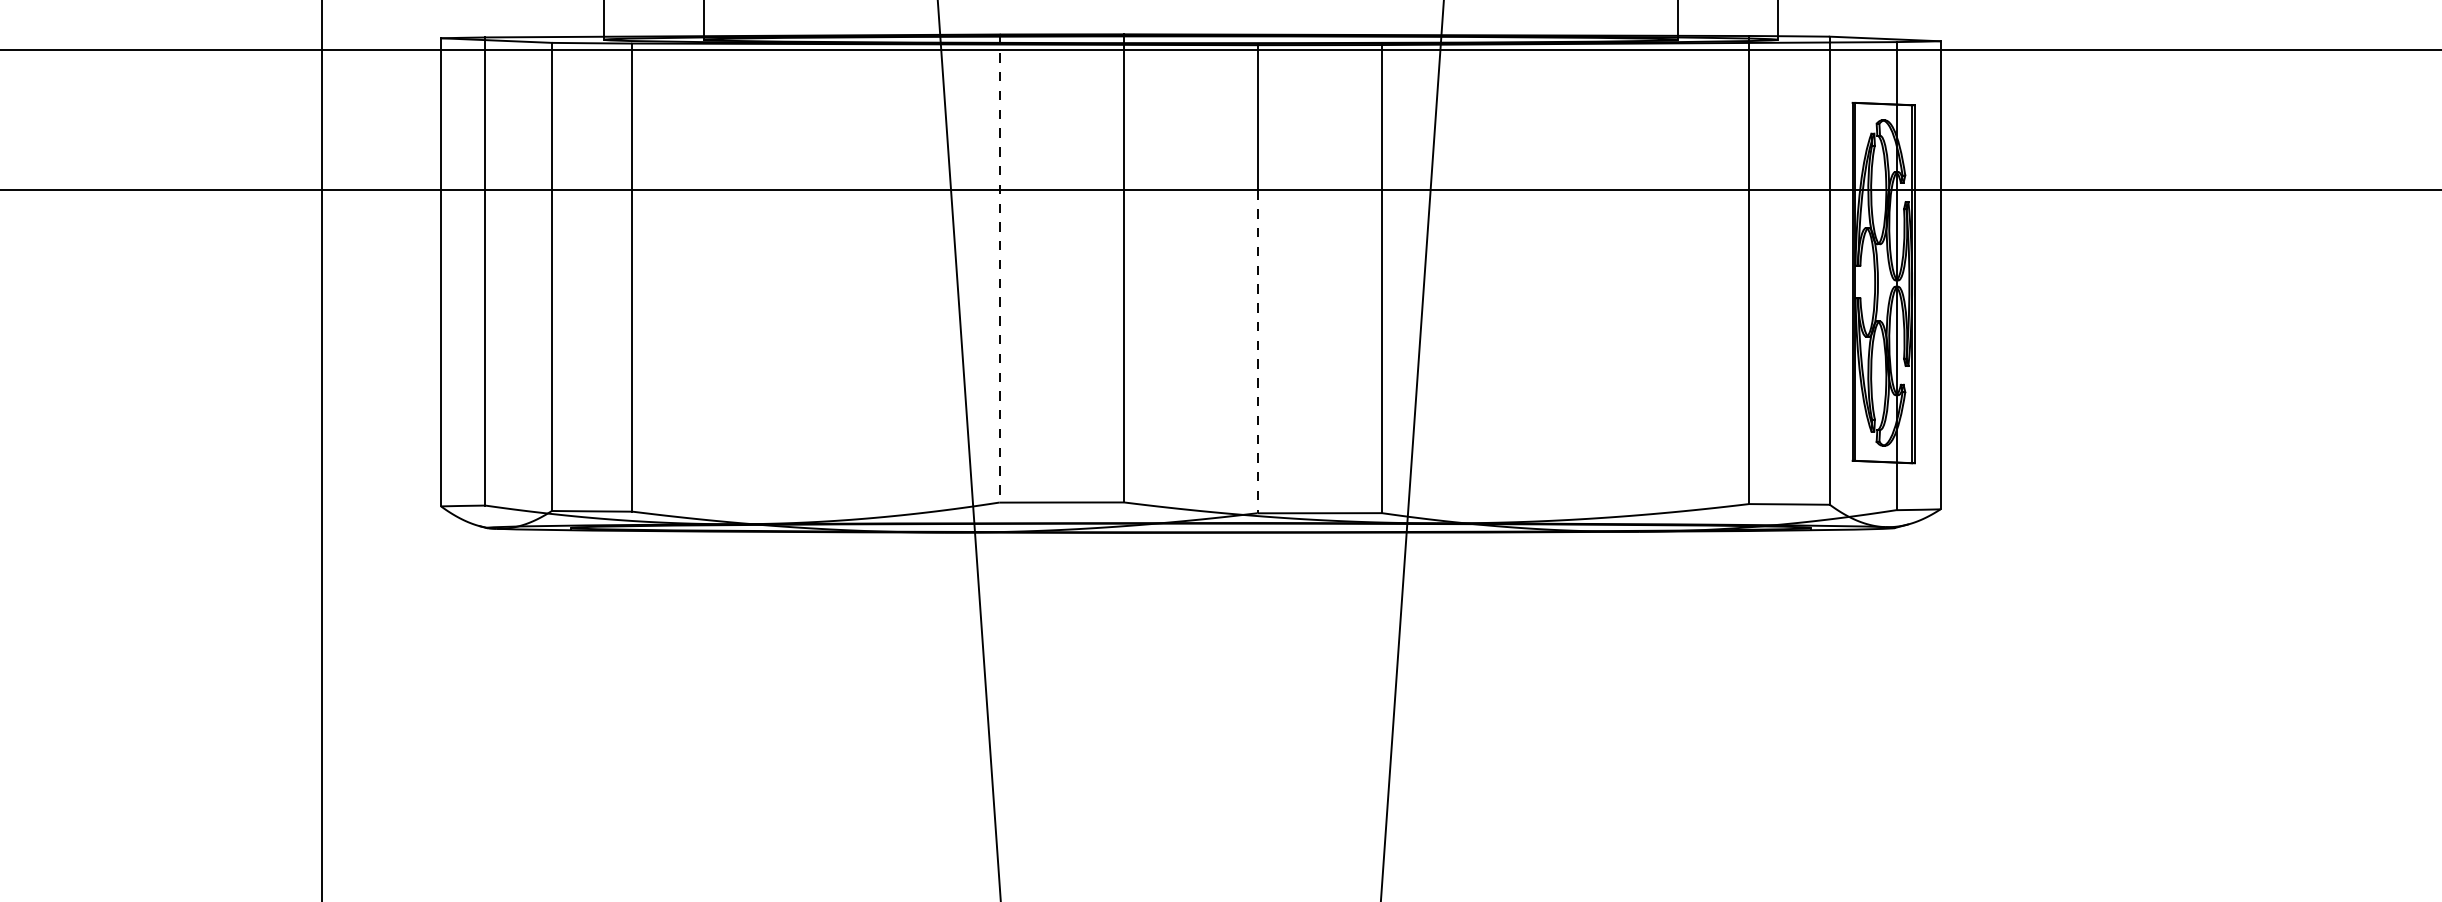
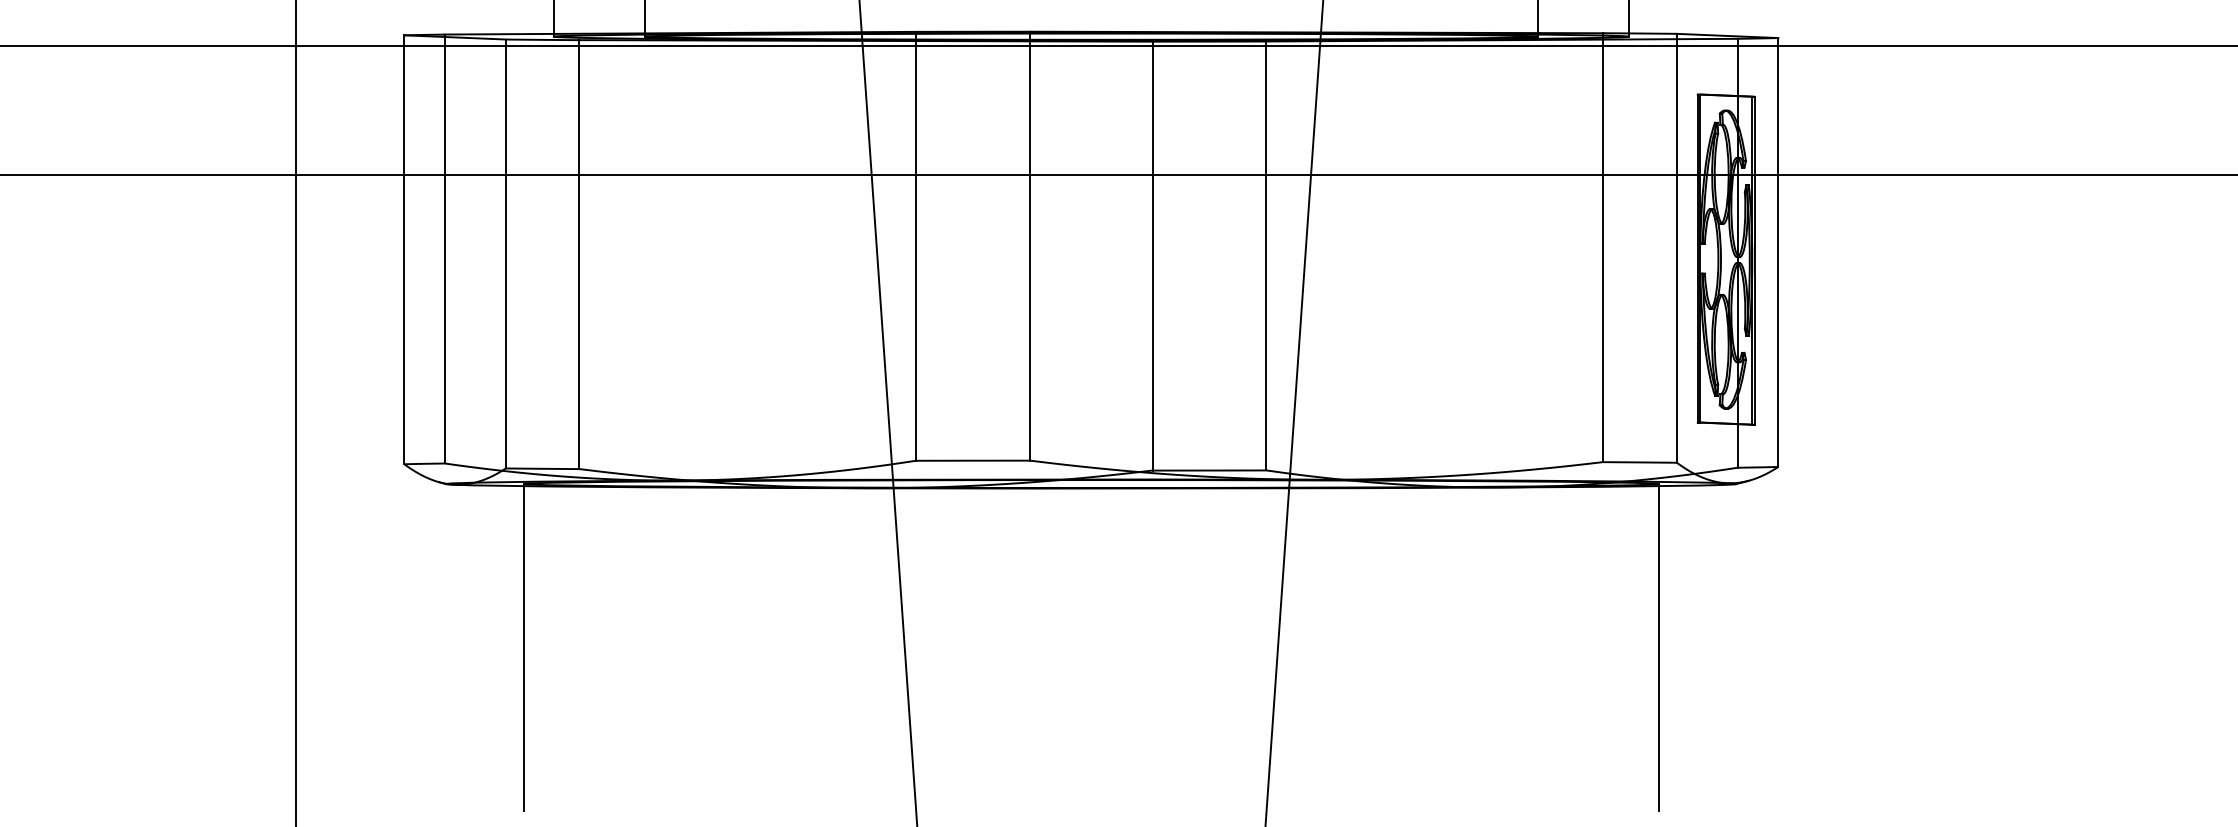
line: (999, 269) -> (916, 247), dashed -> solid
line: (1257, 352) -> (1152, 323), dashed -> solid
line: (571, 707) -> (523, 648), added
line: (1810, 707) -> (1659, 648), added

